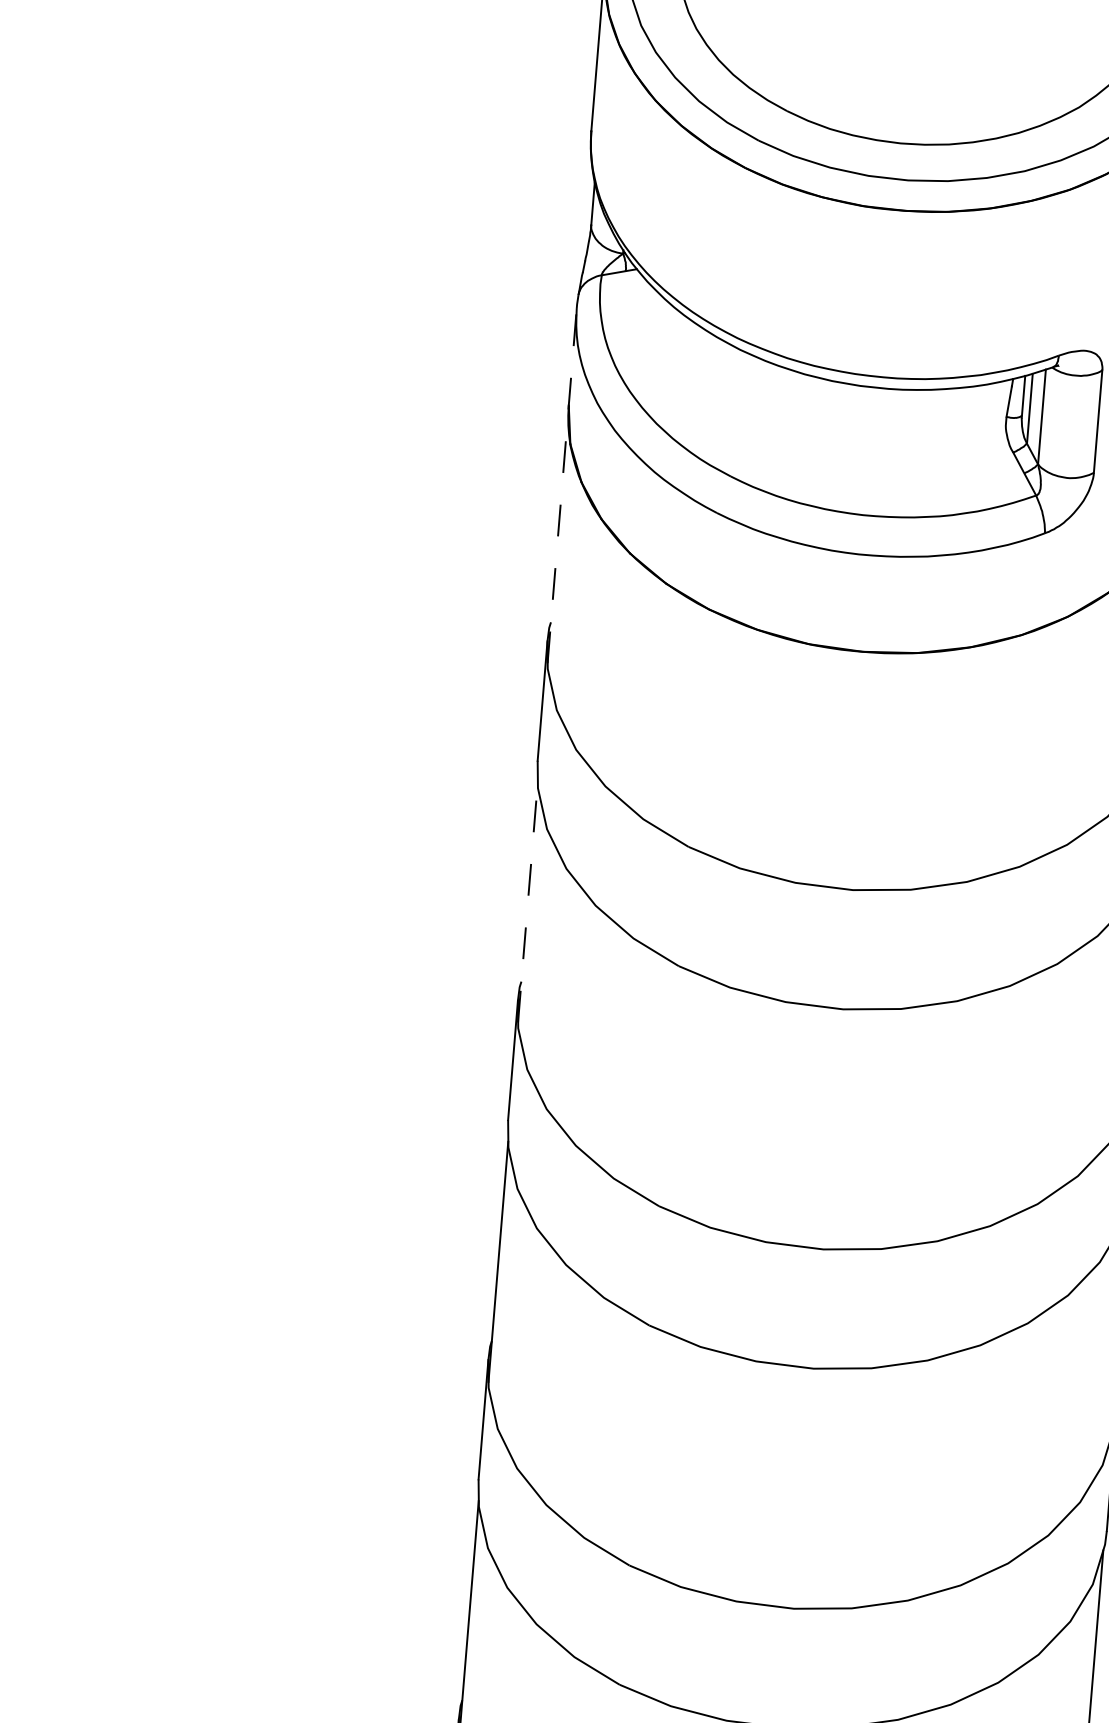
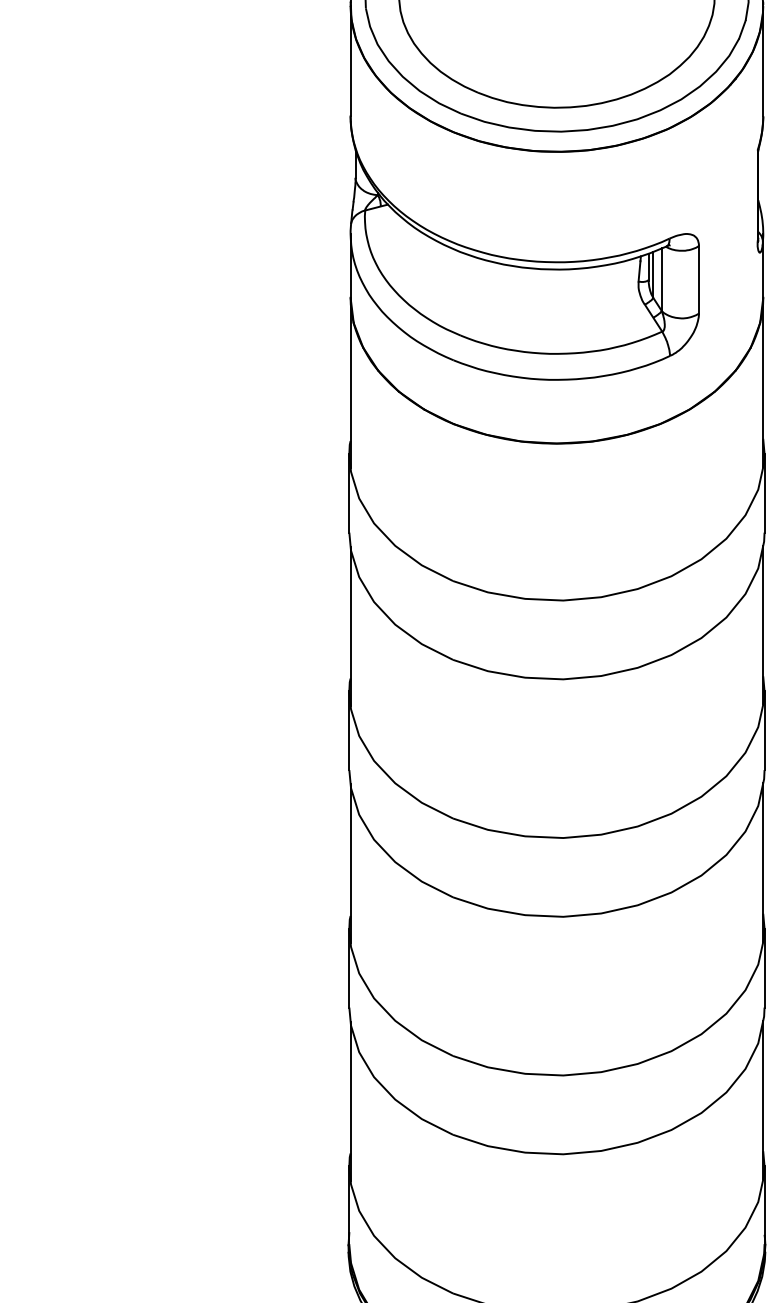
line: (562, 485) -> (350, 350), dashed -> solid
line: (527, 901) -> (350, 625), dashed -> solid

